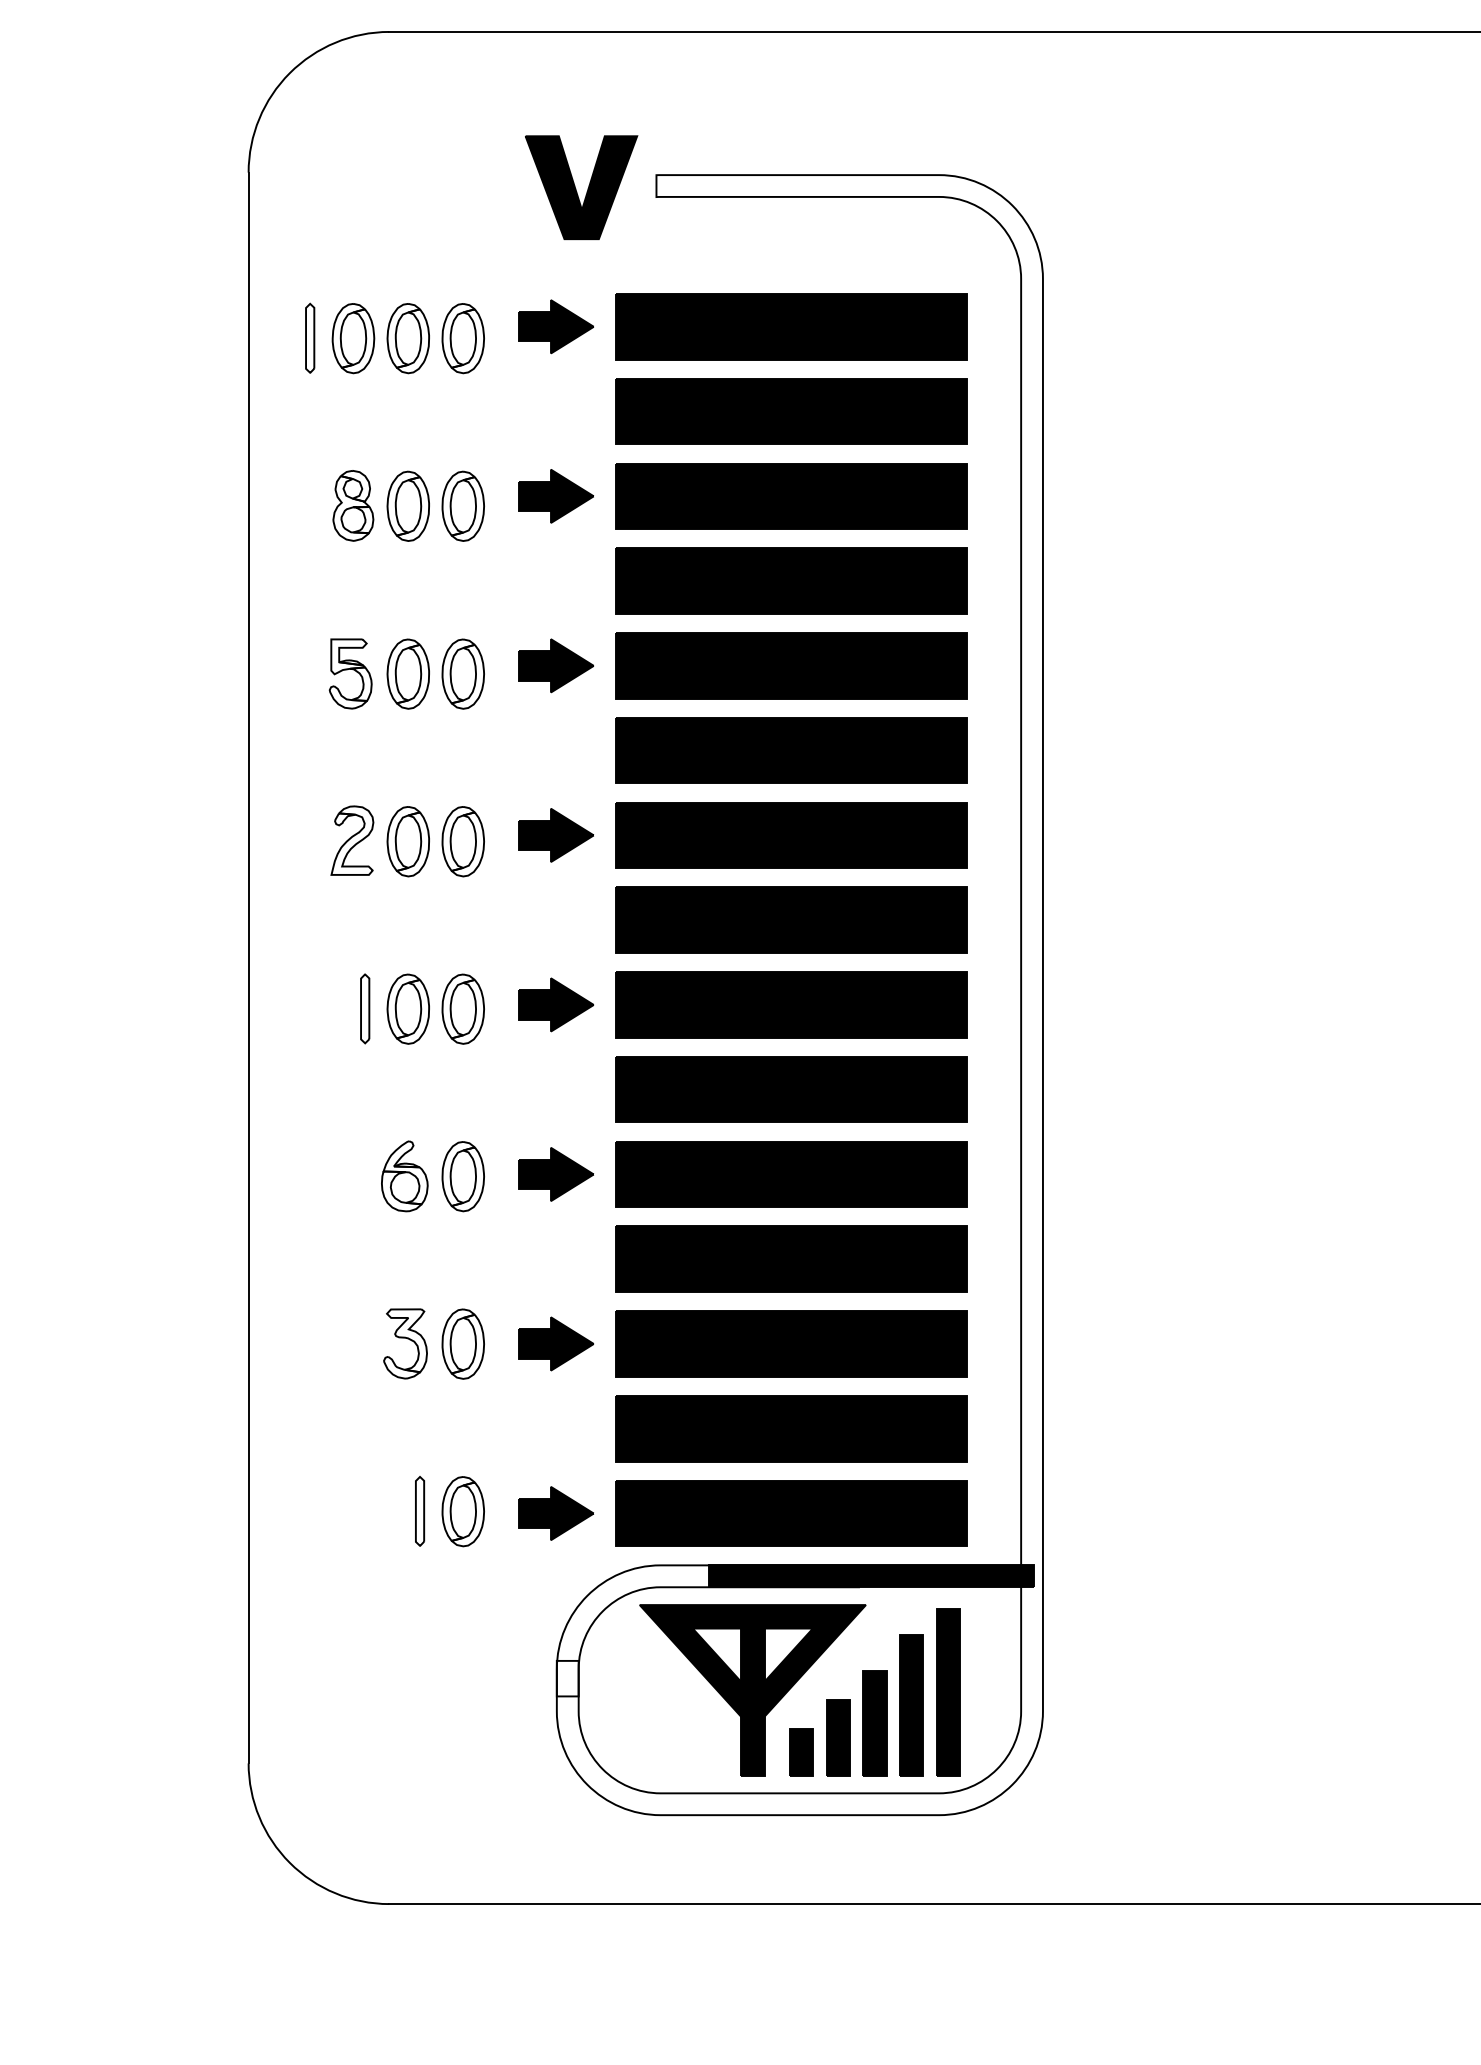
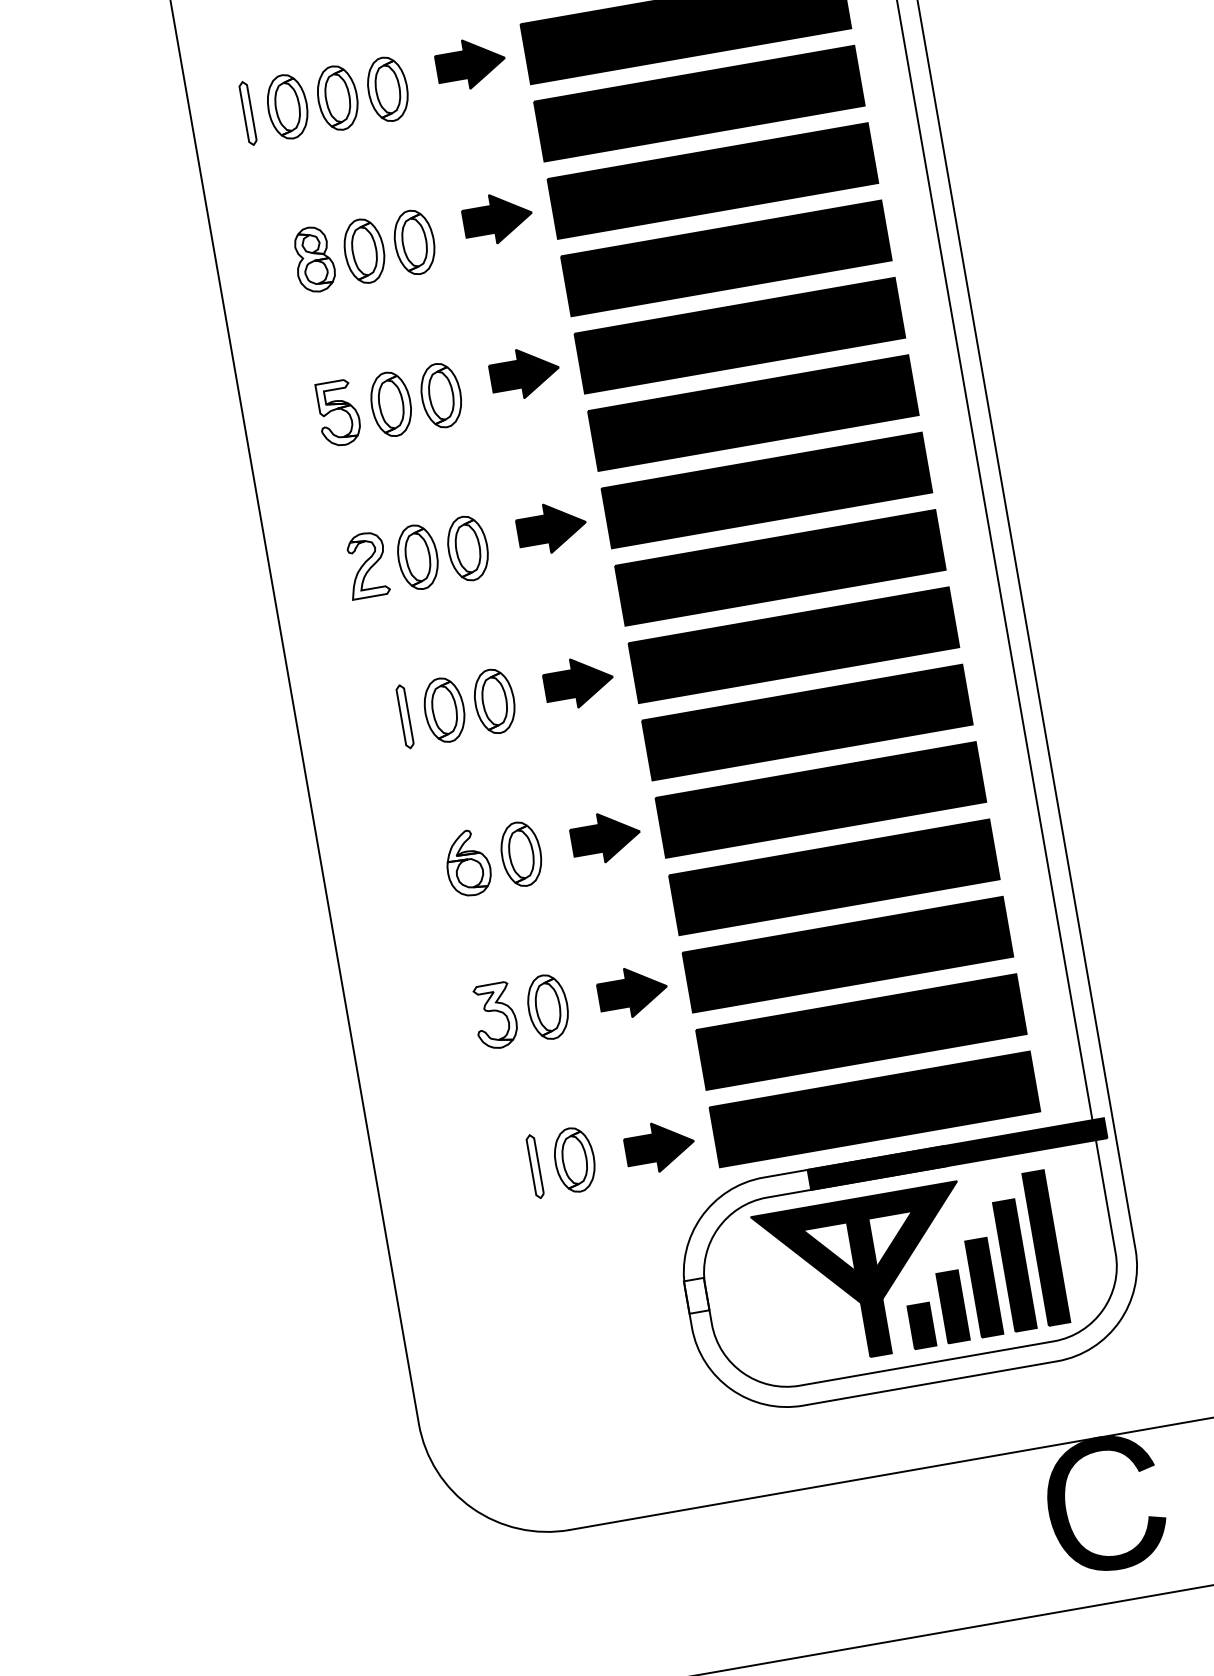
fill: (963, 1975) -> (1105, 1503), added

